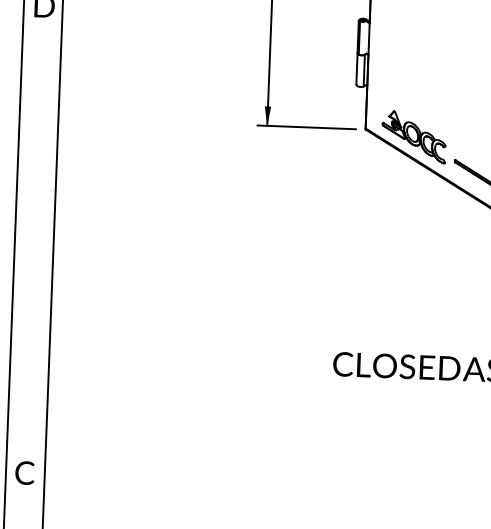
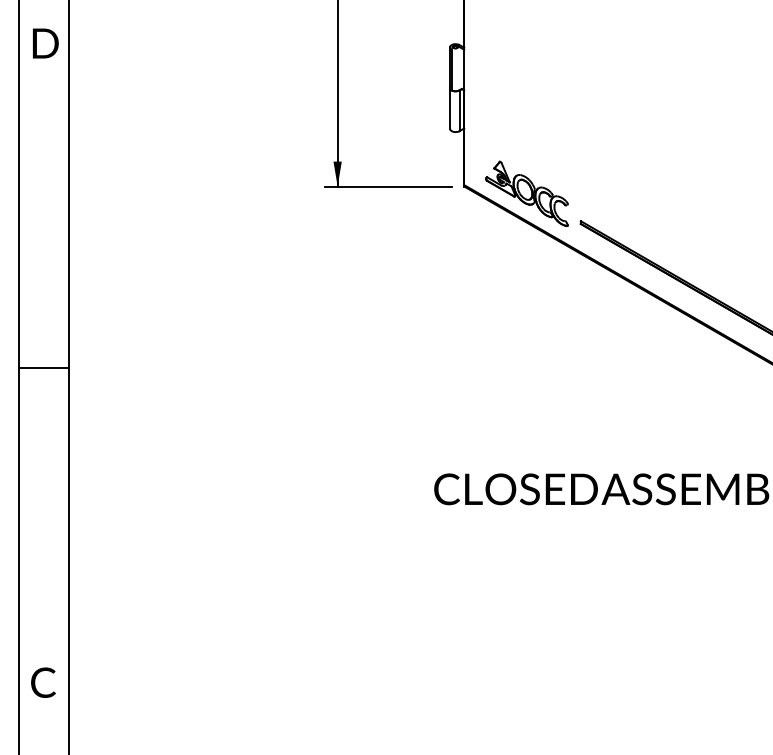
line: (33, 258) -> (43, 368), added
text: (25, 472) -> (43, 682), moved

